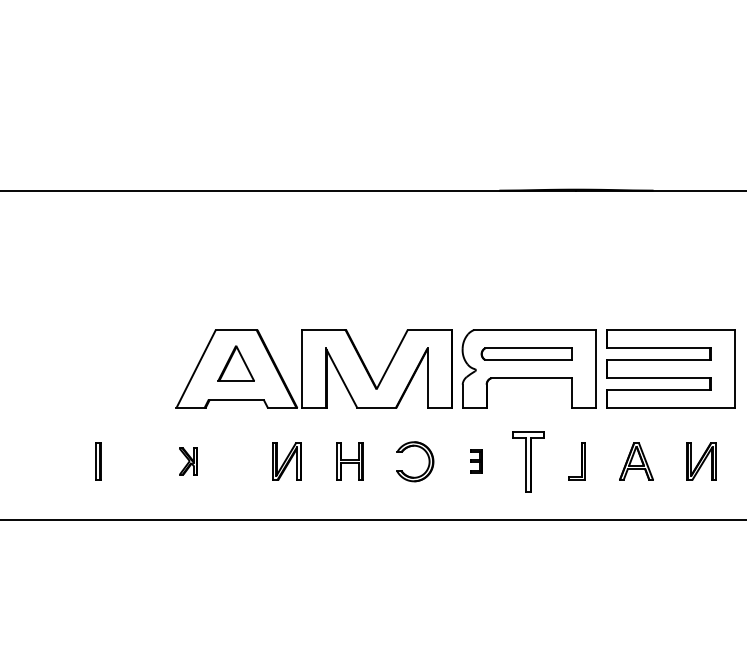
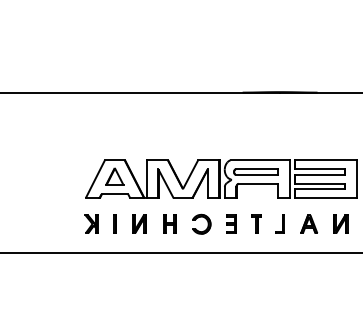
line: (97, 460) -> (114, 223), moved
part: (188, 460) -> (91, 223), size x1.43
part: (476, 460) -> (231, 223), size x1.67
part: (527, 460) -> (256, 223), size x0.62

